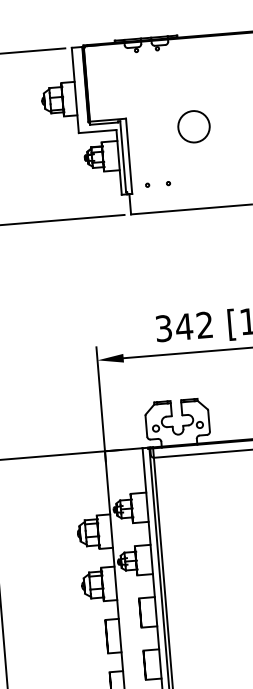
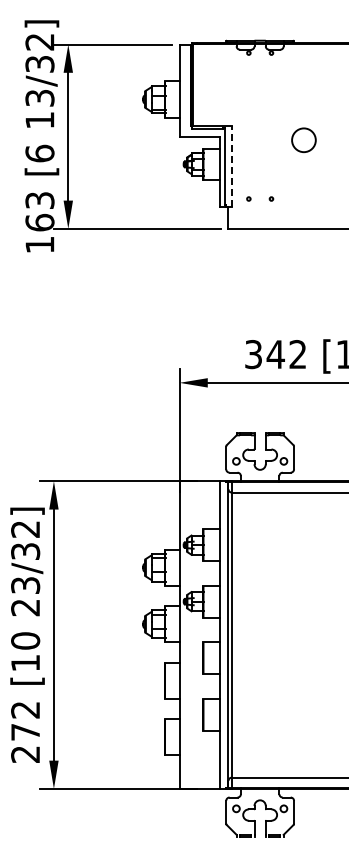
circle: (193, 127) -> (303, 140), size x0.7
line: (129, 156) -> (231, 166), solid -> dashed

